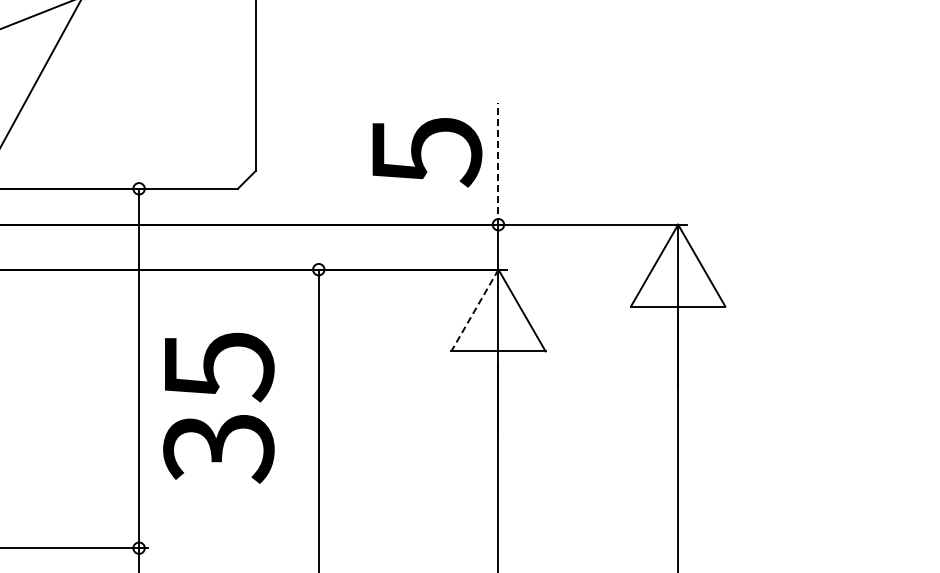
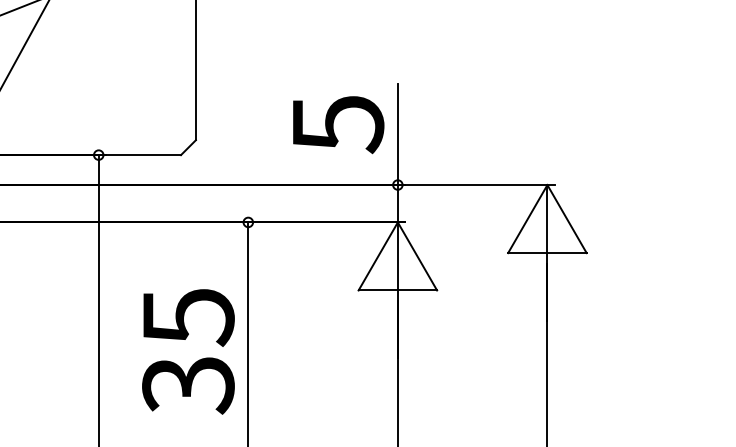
line: (498, 164) -> (397, 134), dashed -> solid
line: (474, 310) -> (377, 256), dashed -> solid
text: (218, 407) -> (188, 351), moved

